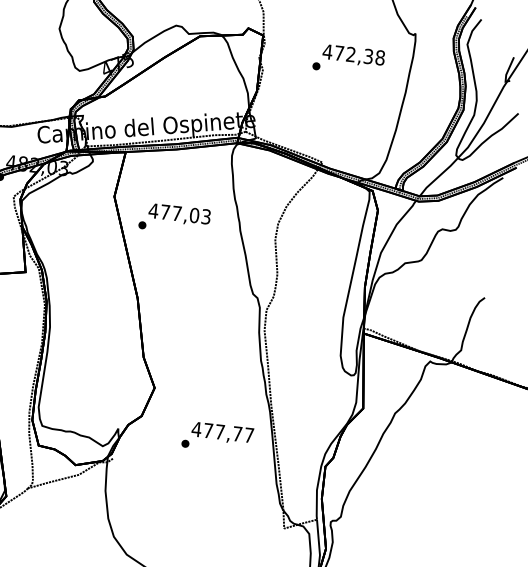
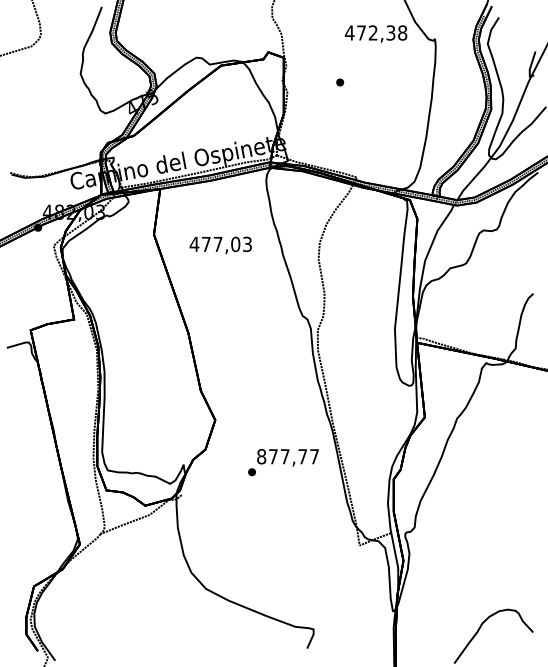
text: (353, 55) -> (375, 33), moved
part: (142, 224) -> (184, 259), removed
text: (196, 429) -> (261, 456), 477,77 -> 877,77

